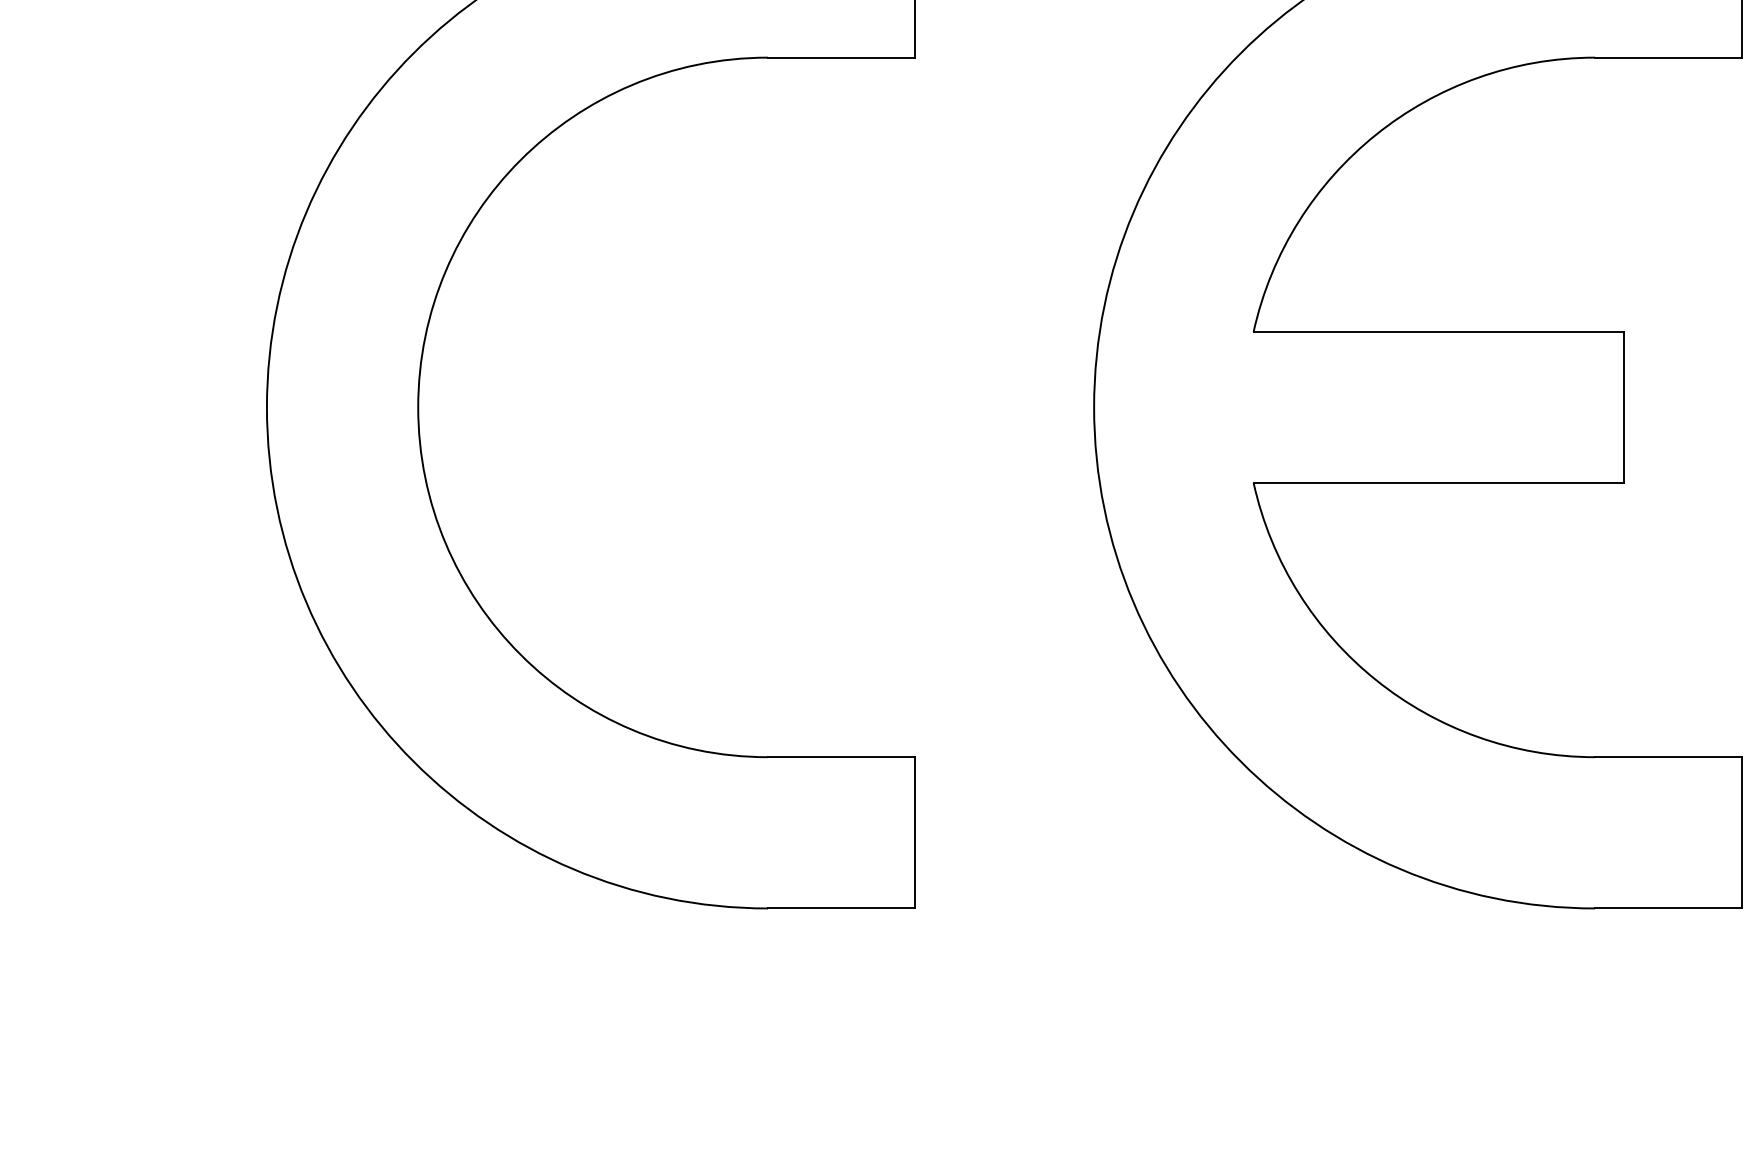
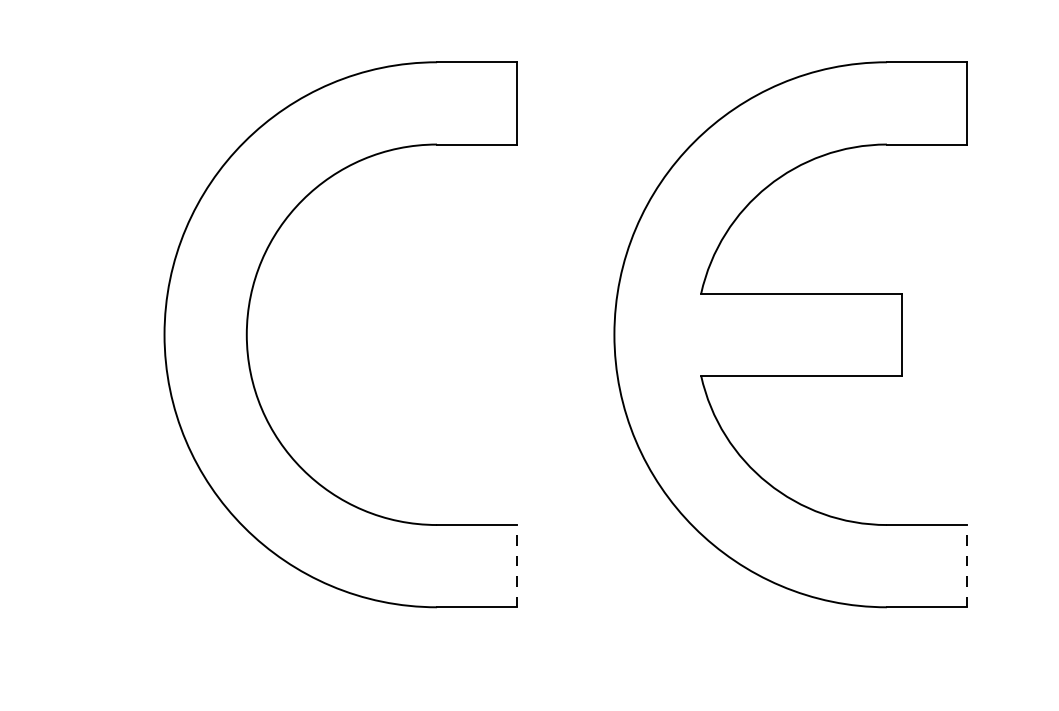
line: (914, 831) -> (516, 565), solid -> dashed
line: (1741, 831) -> (966, 565), solid -> dashed

